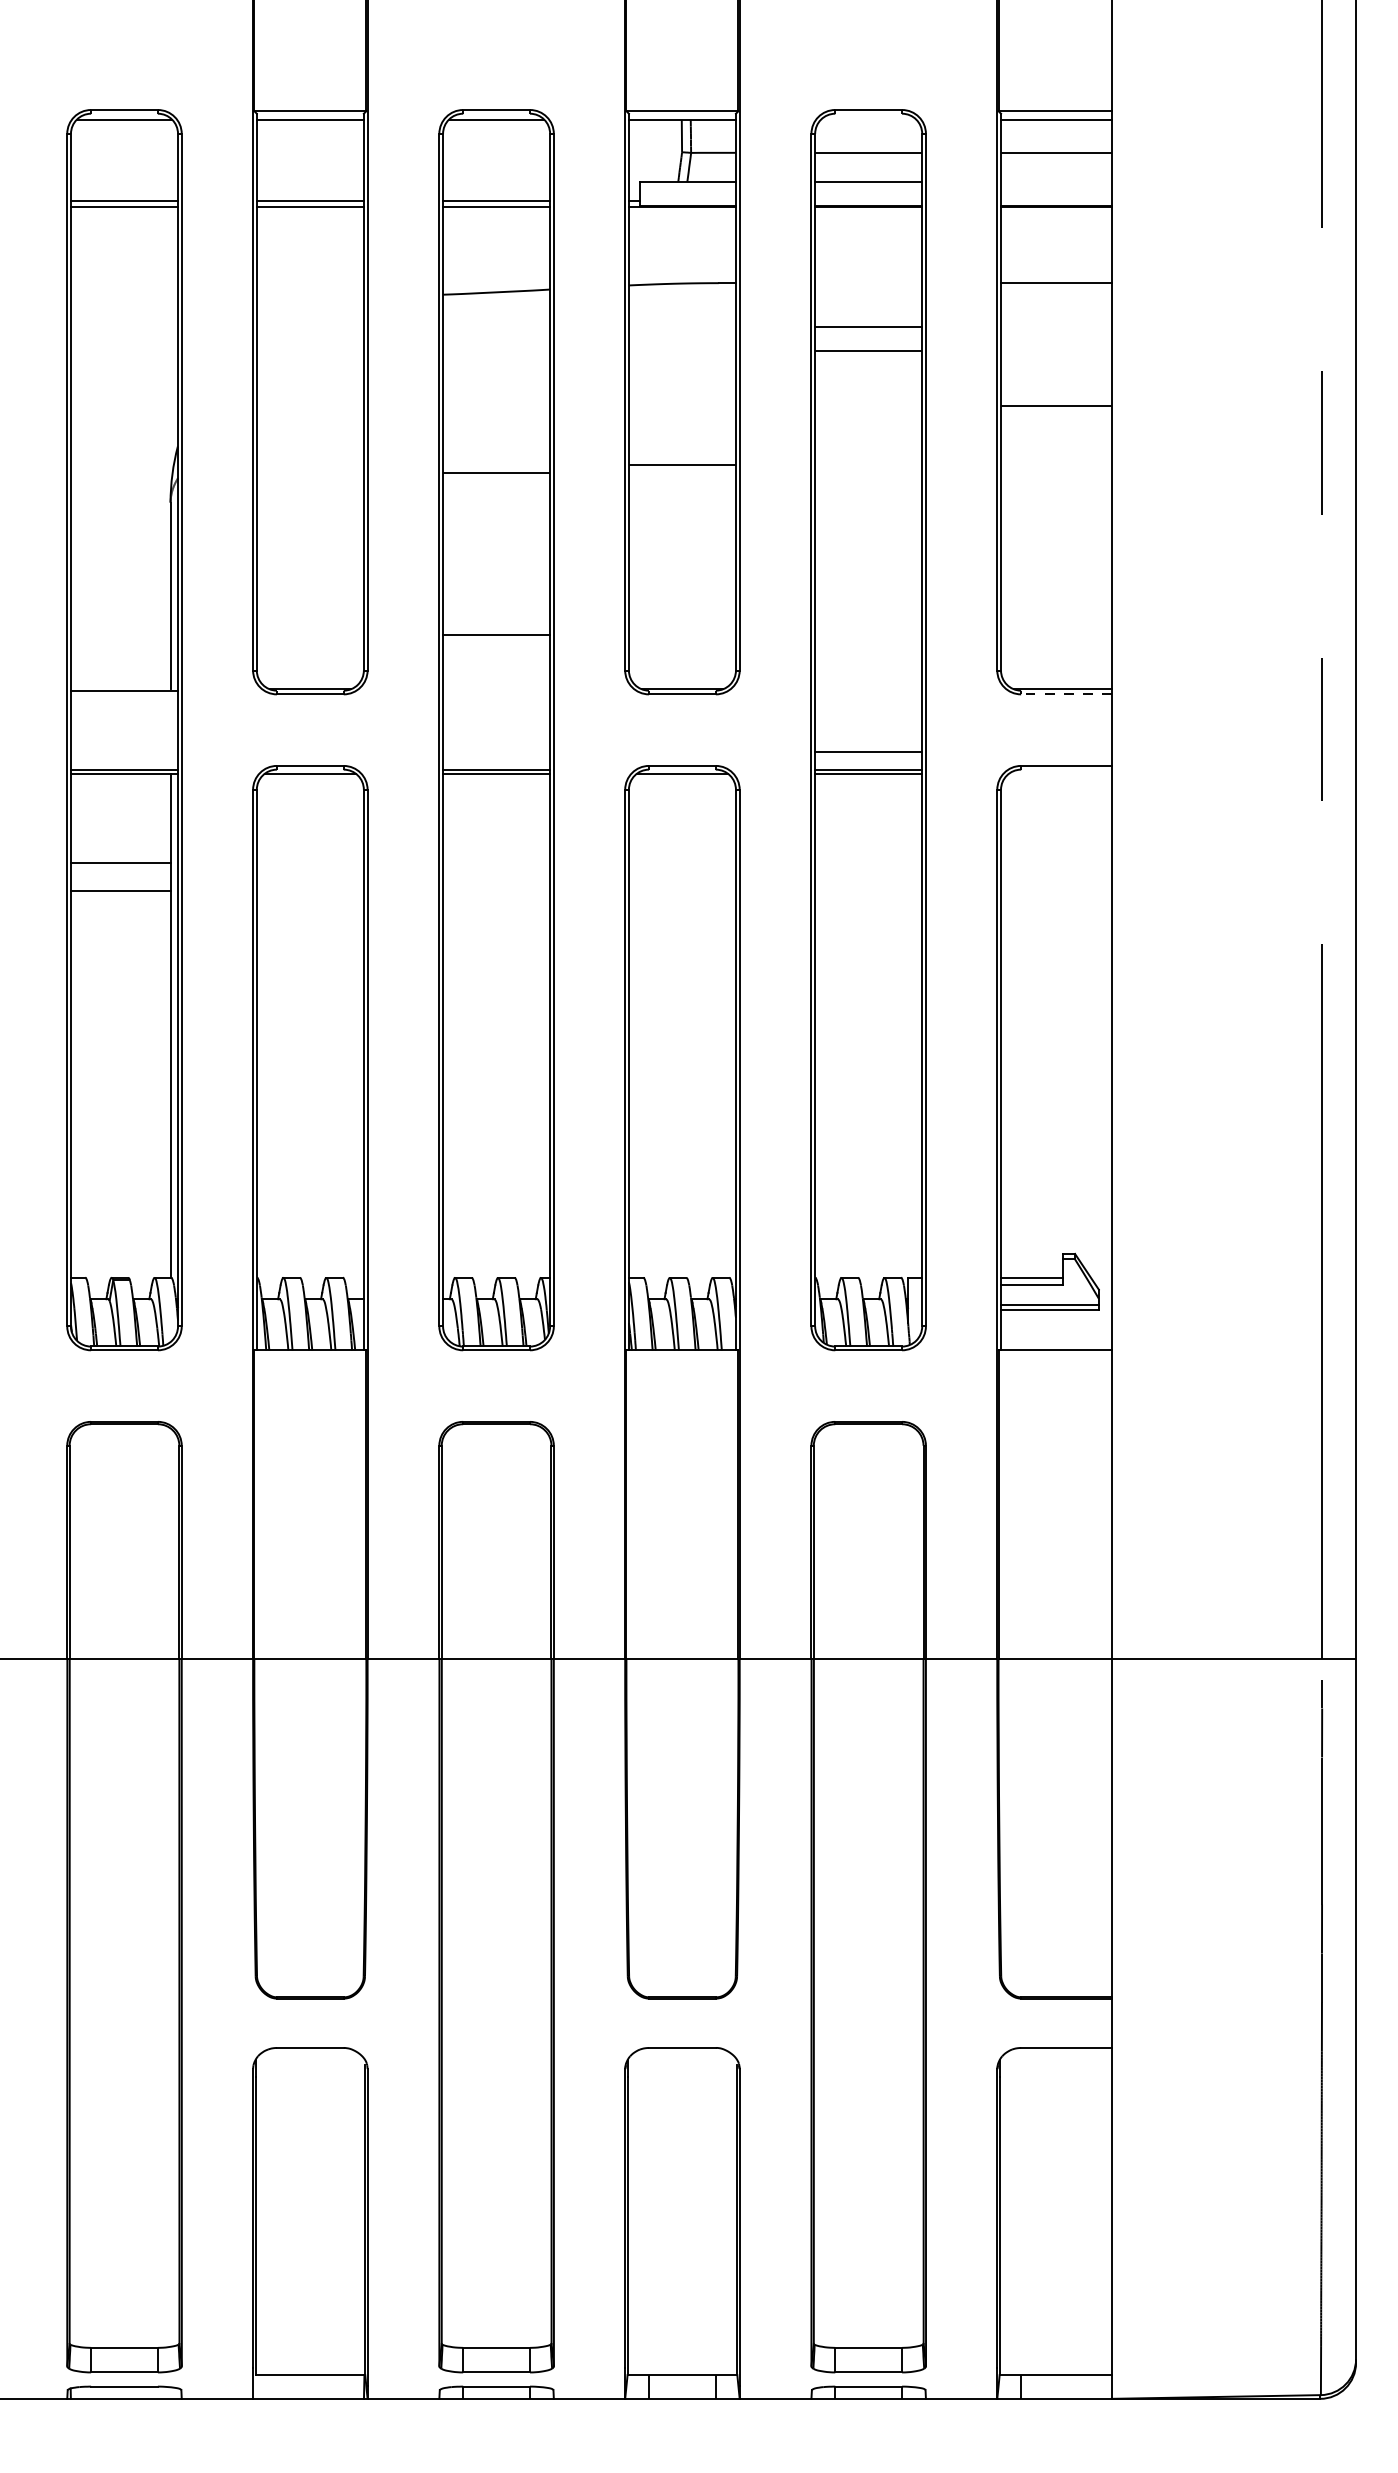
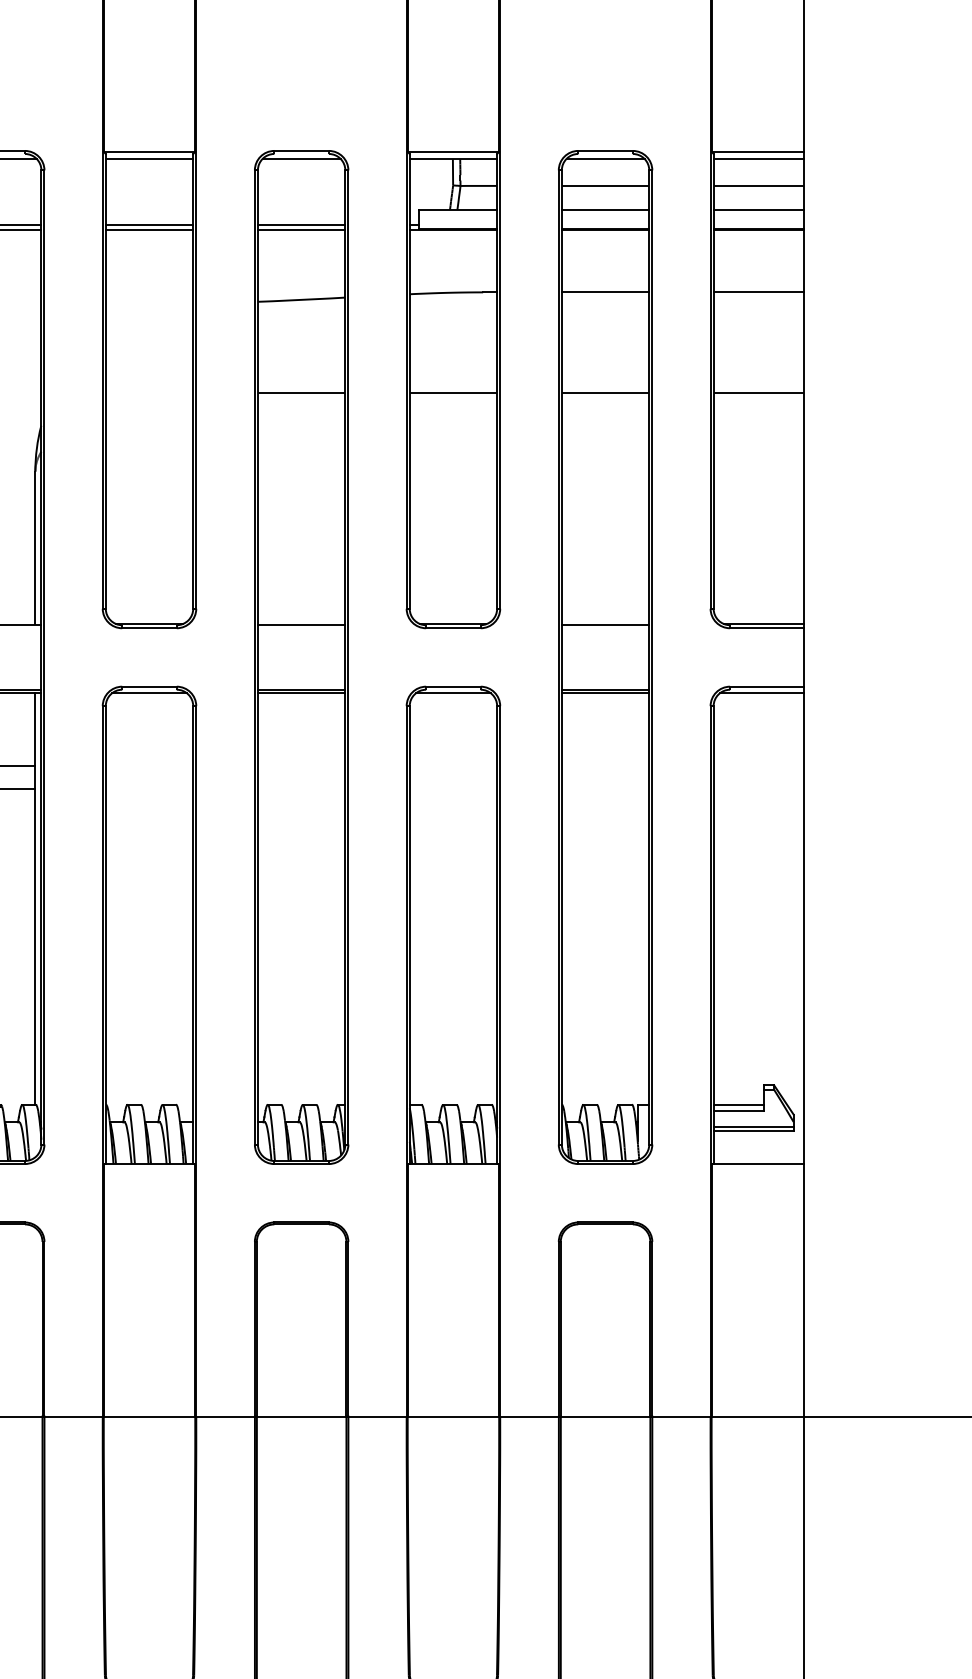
line: (868, 119) -> (605, 158), added
line: (1056, 182) -> (758, 210), added
line: (868, 327) -> (605, 292), moved
line: (868, 351) -> (605, 393), moved
line: (681, 465) -> (452, 393), moved
line: (496, 473) -> (301, 393), moved
line: (496, 634) -> (301, 625), moved
line: (1065, 694) -> (766, 628), dashed -> solid
line: (868, 751) -> (605, 625), moved
line: (1059, 774) -> (761, 693), added

